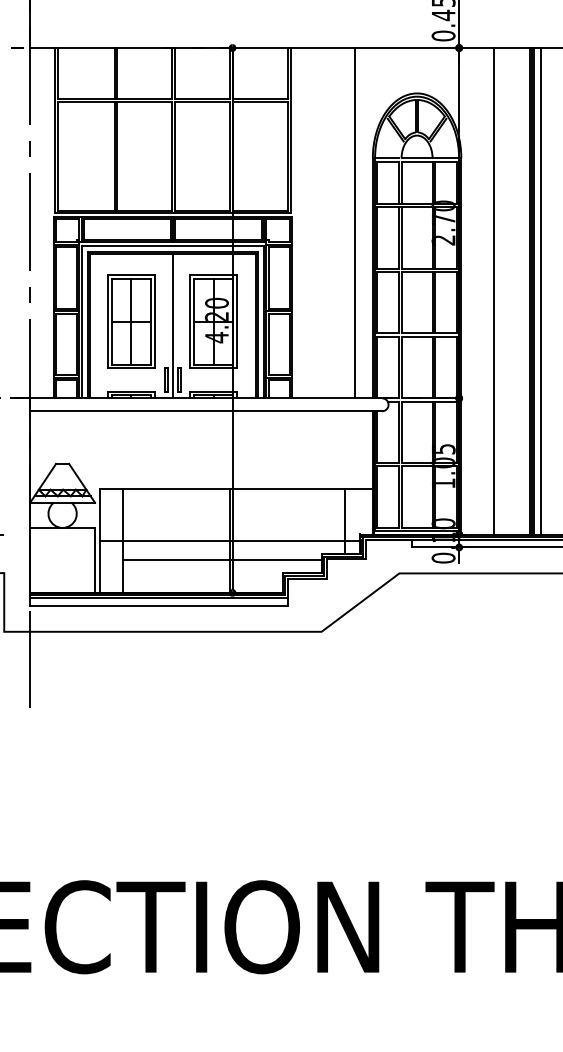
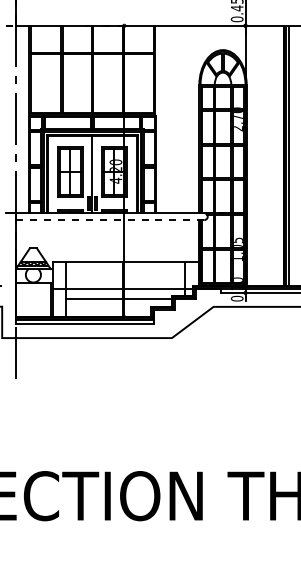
line: (354, 223) -> (189, 119), removed
line: (494, 290) -> (264, 155), removed
line: (206, 411) -> (110, 220), solid -> dashed

